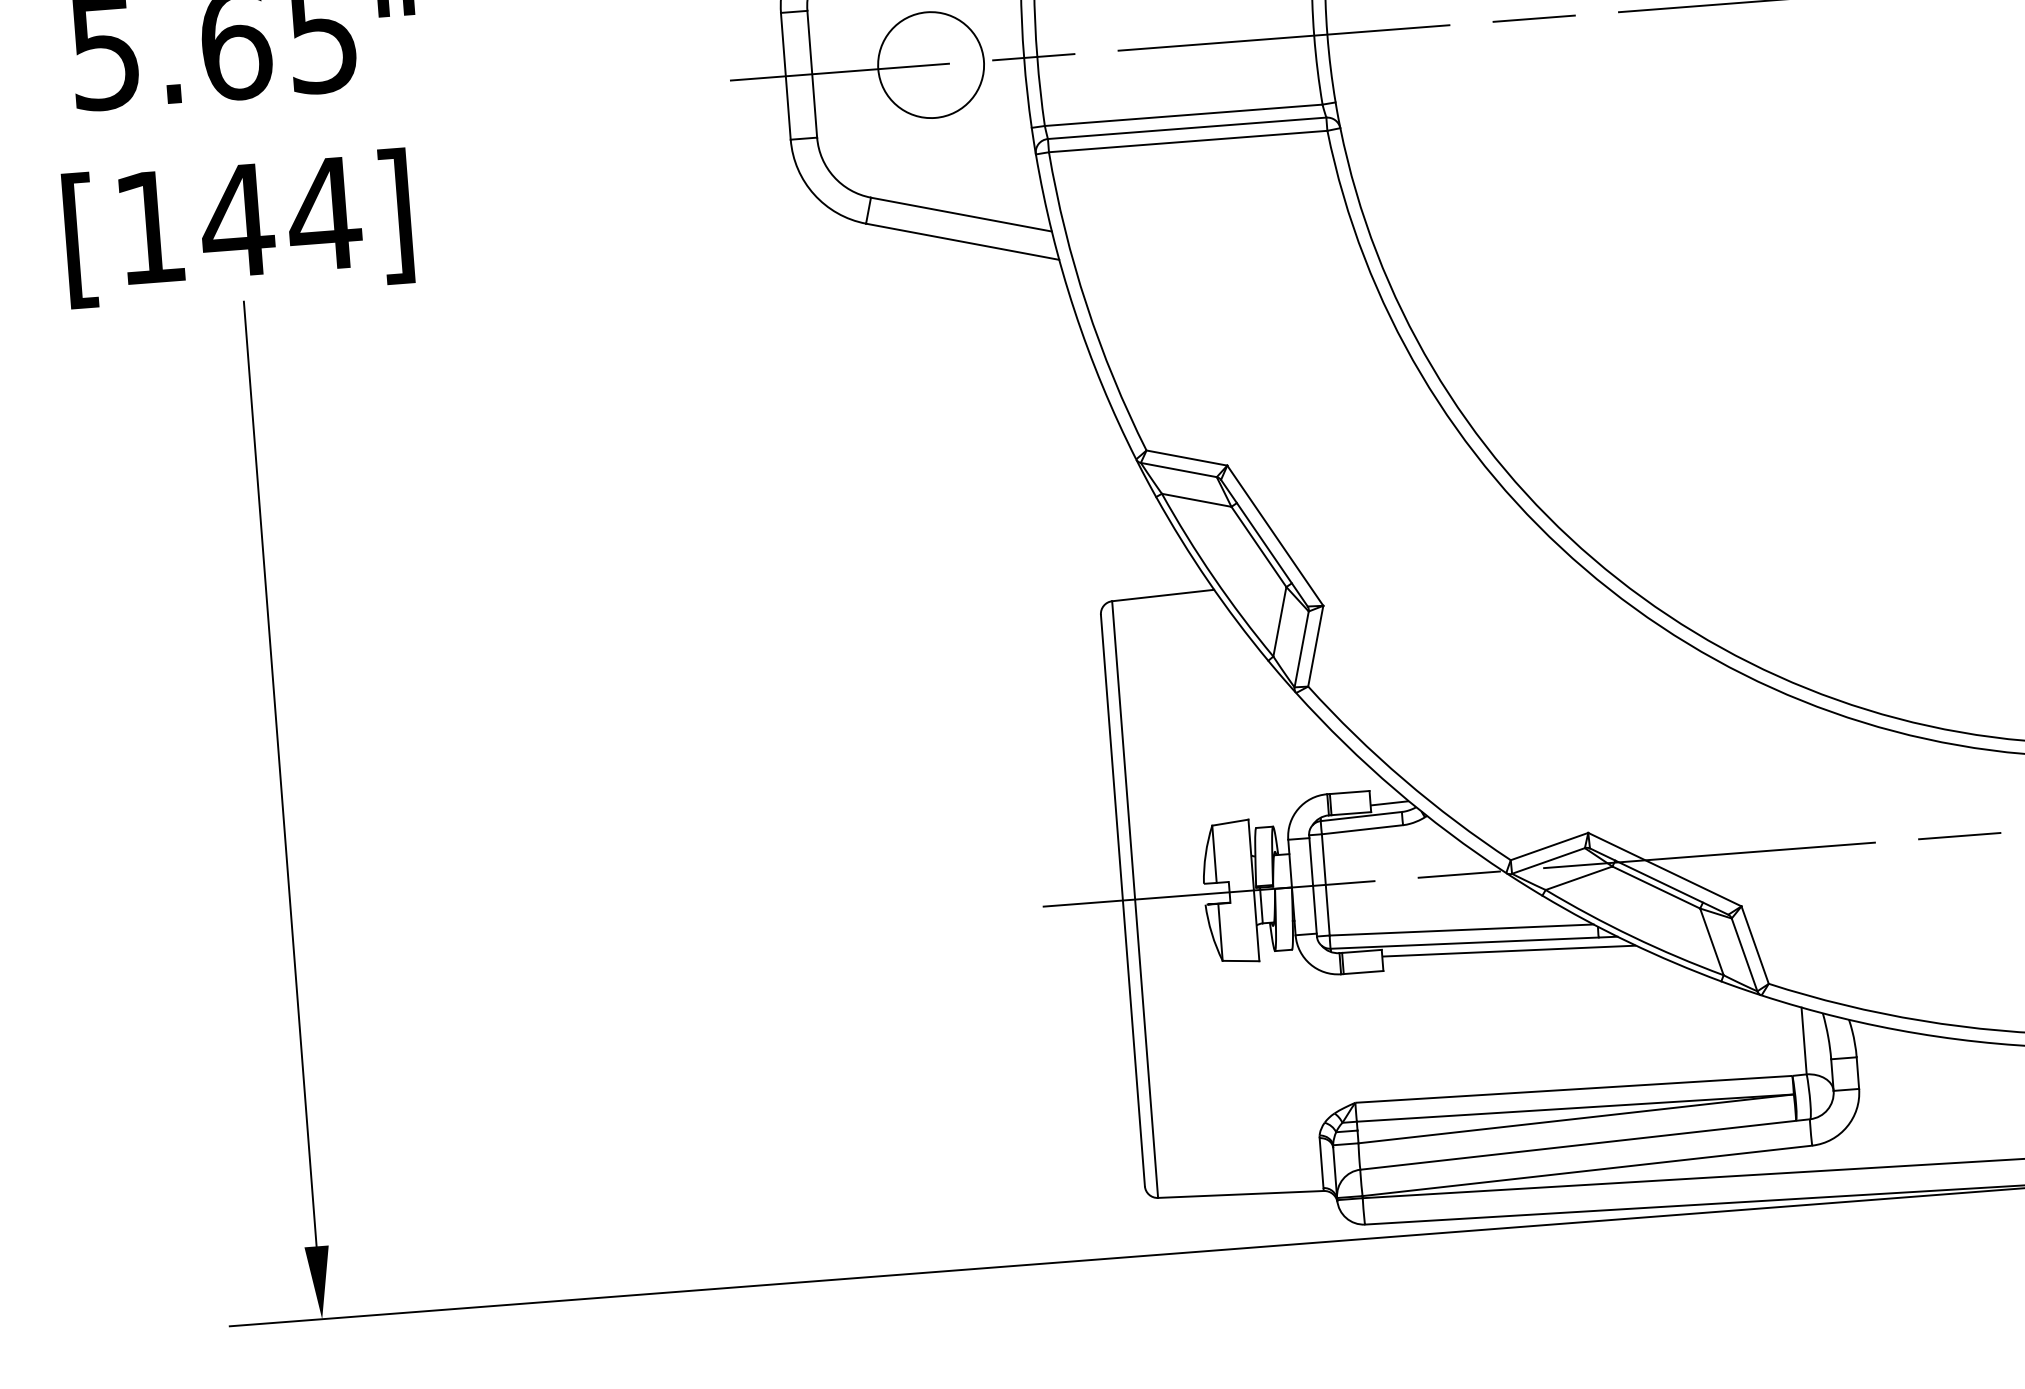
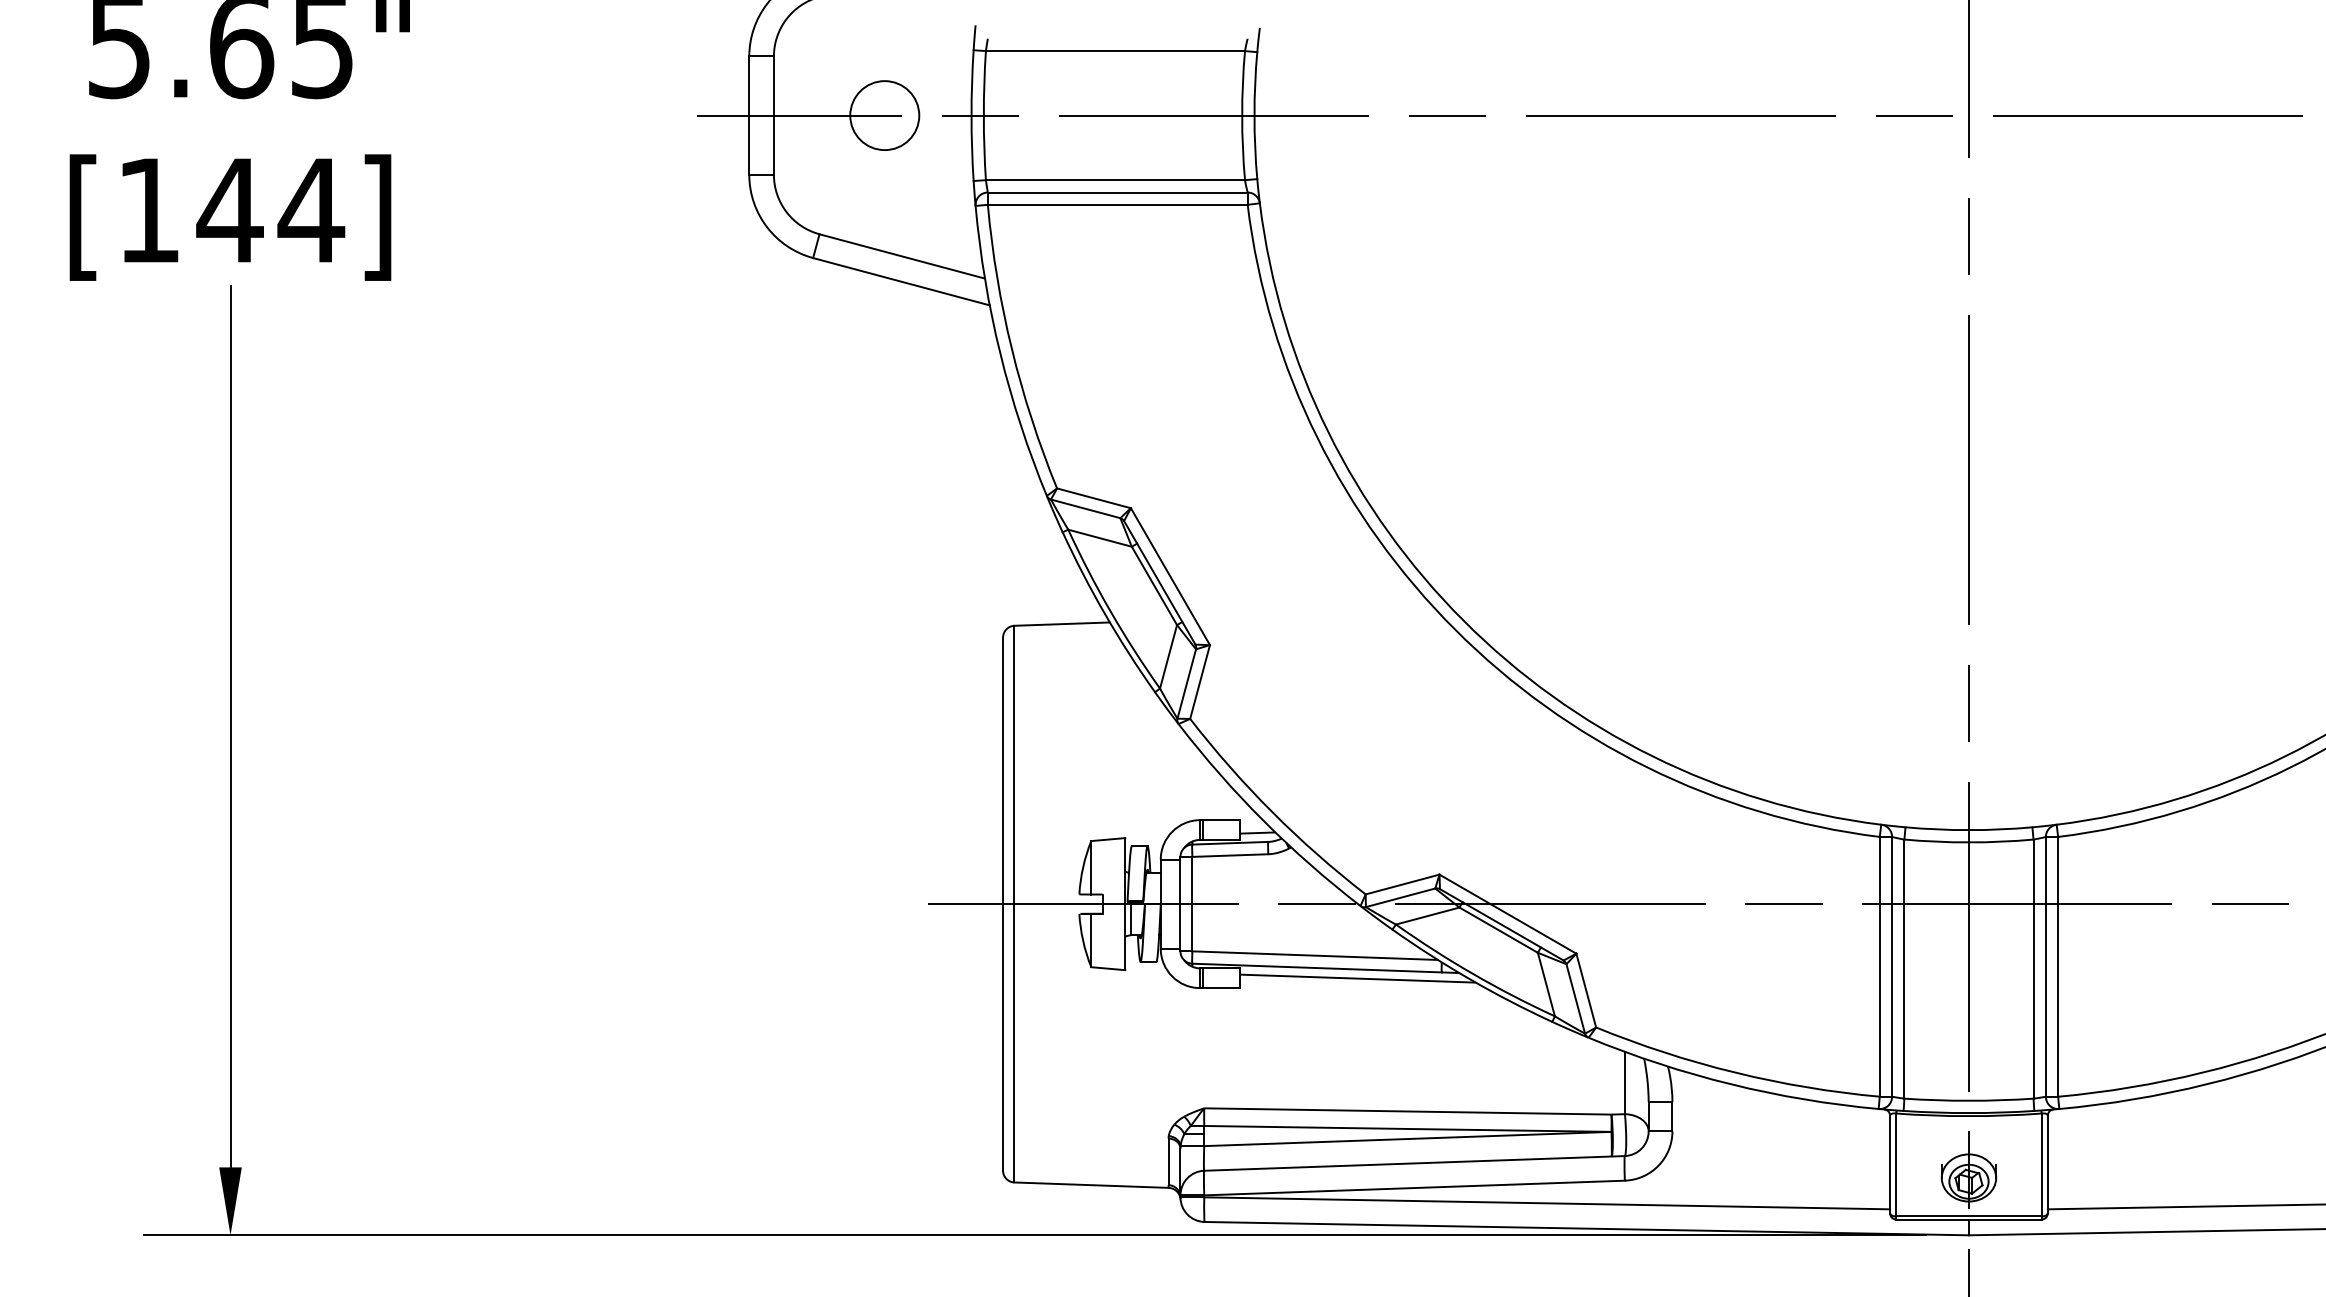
circle: (930, 65) -> (884, 115), size x0.7

